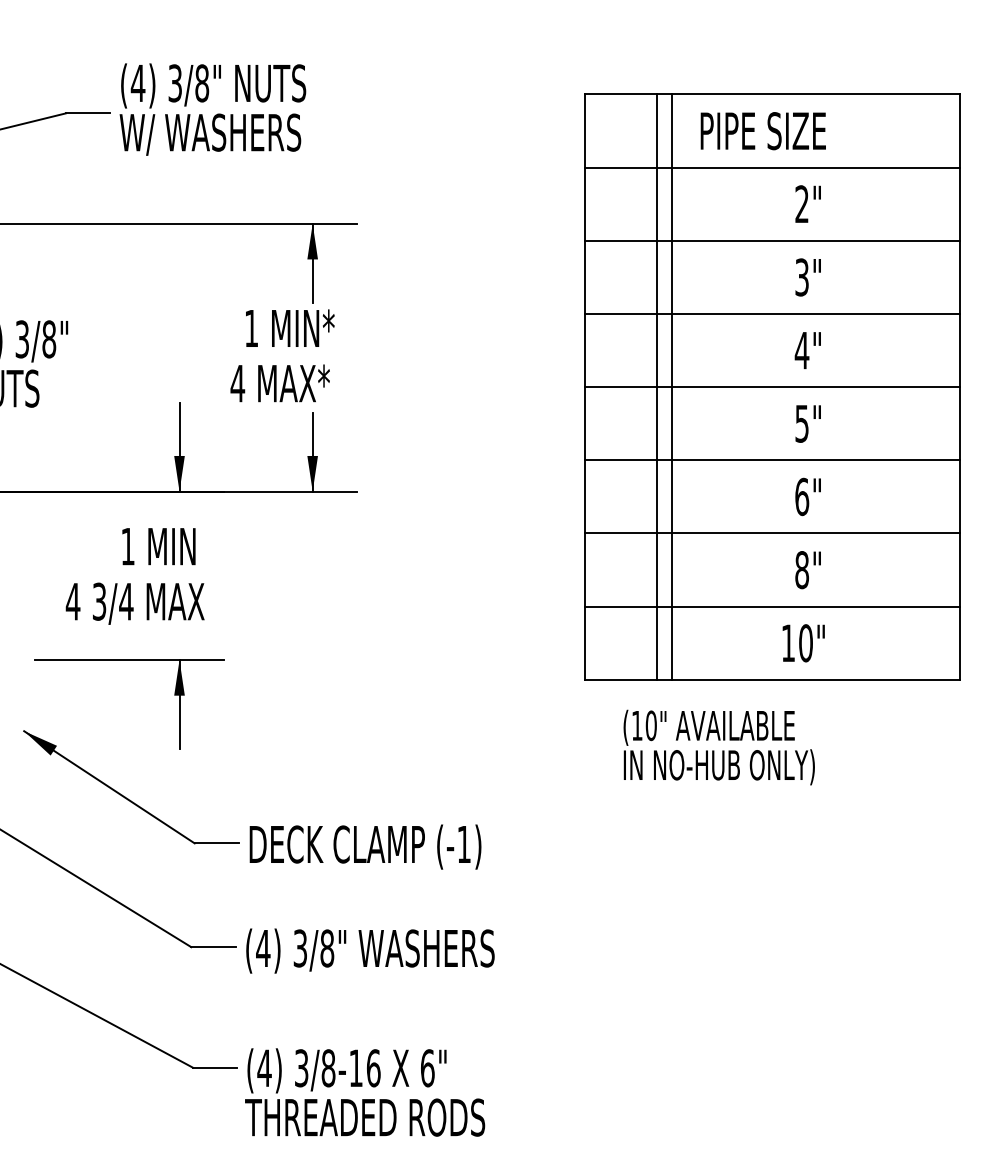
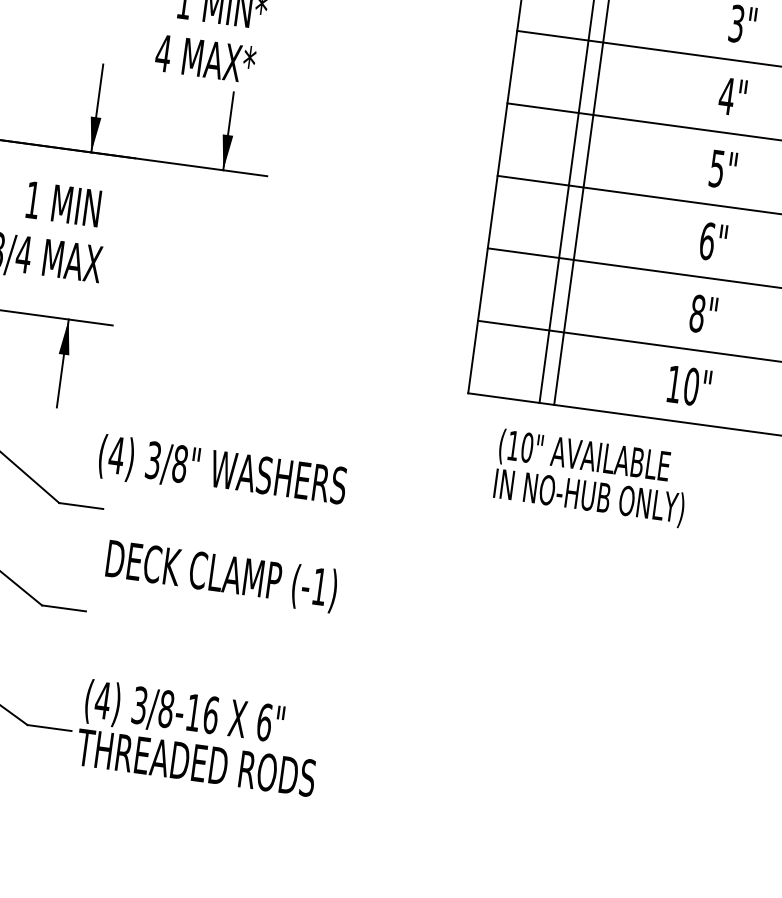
text: (365, 846) -> (221, 575), moved
text: (370, 950) -> (222, 471), moved
text: (365, 1092) -> (199, 738), moved

